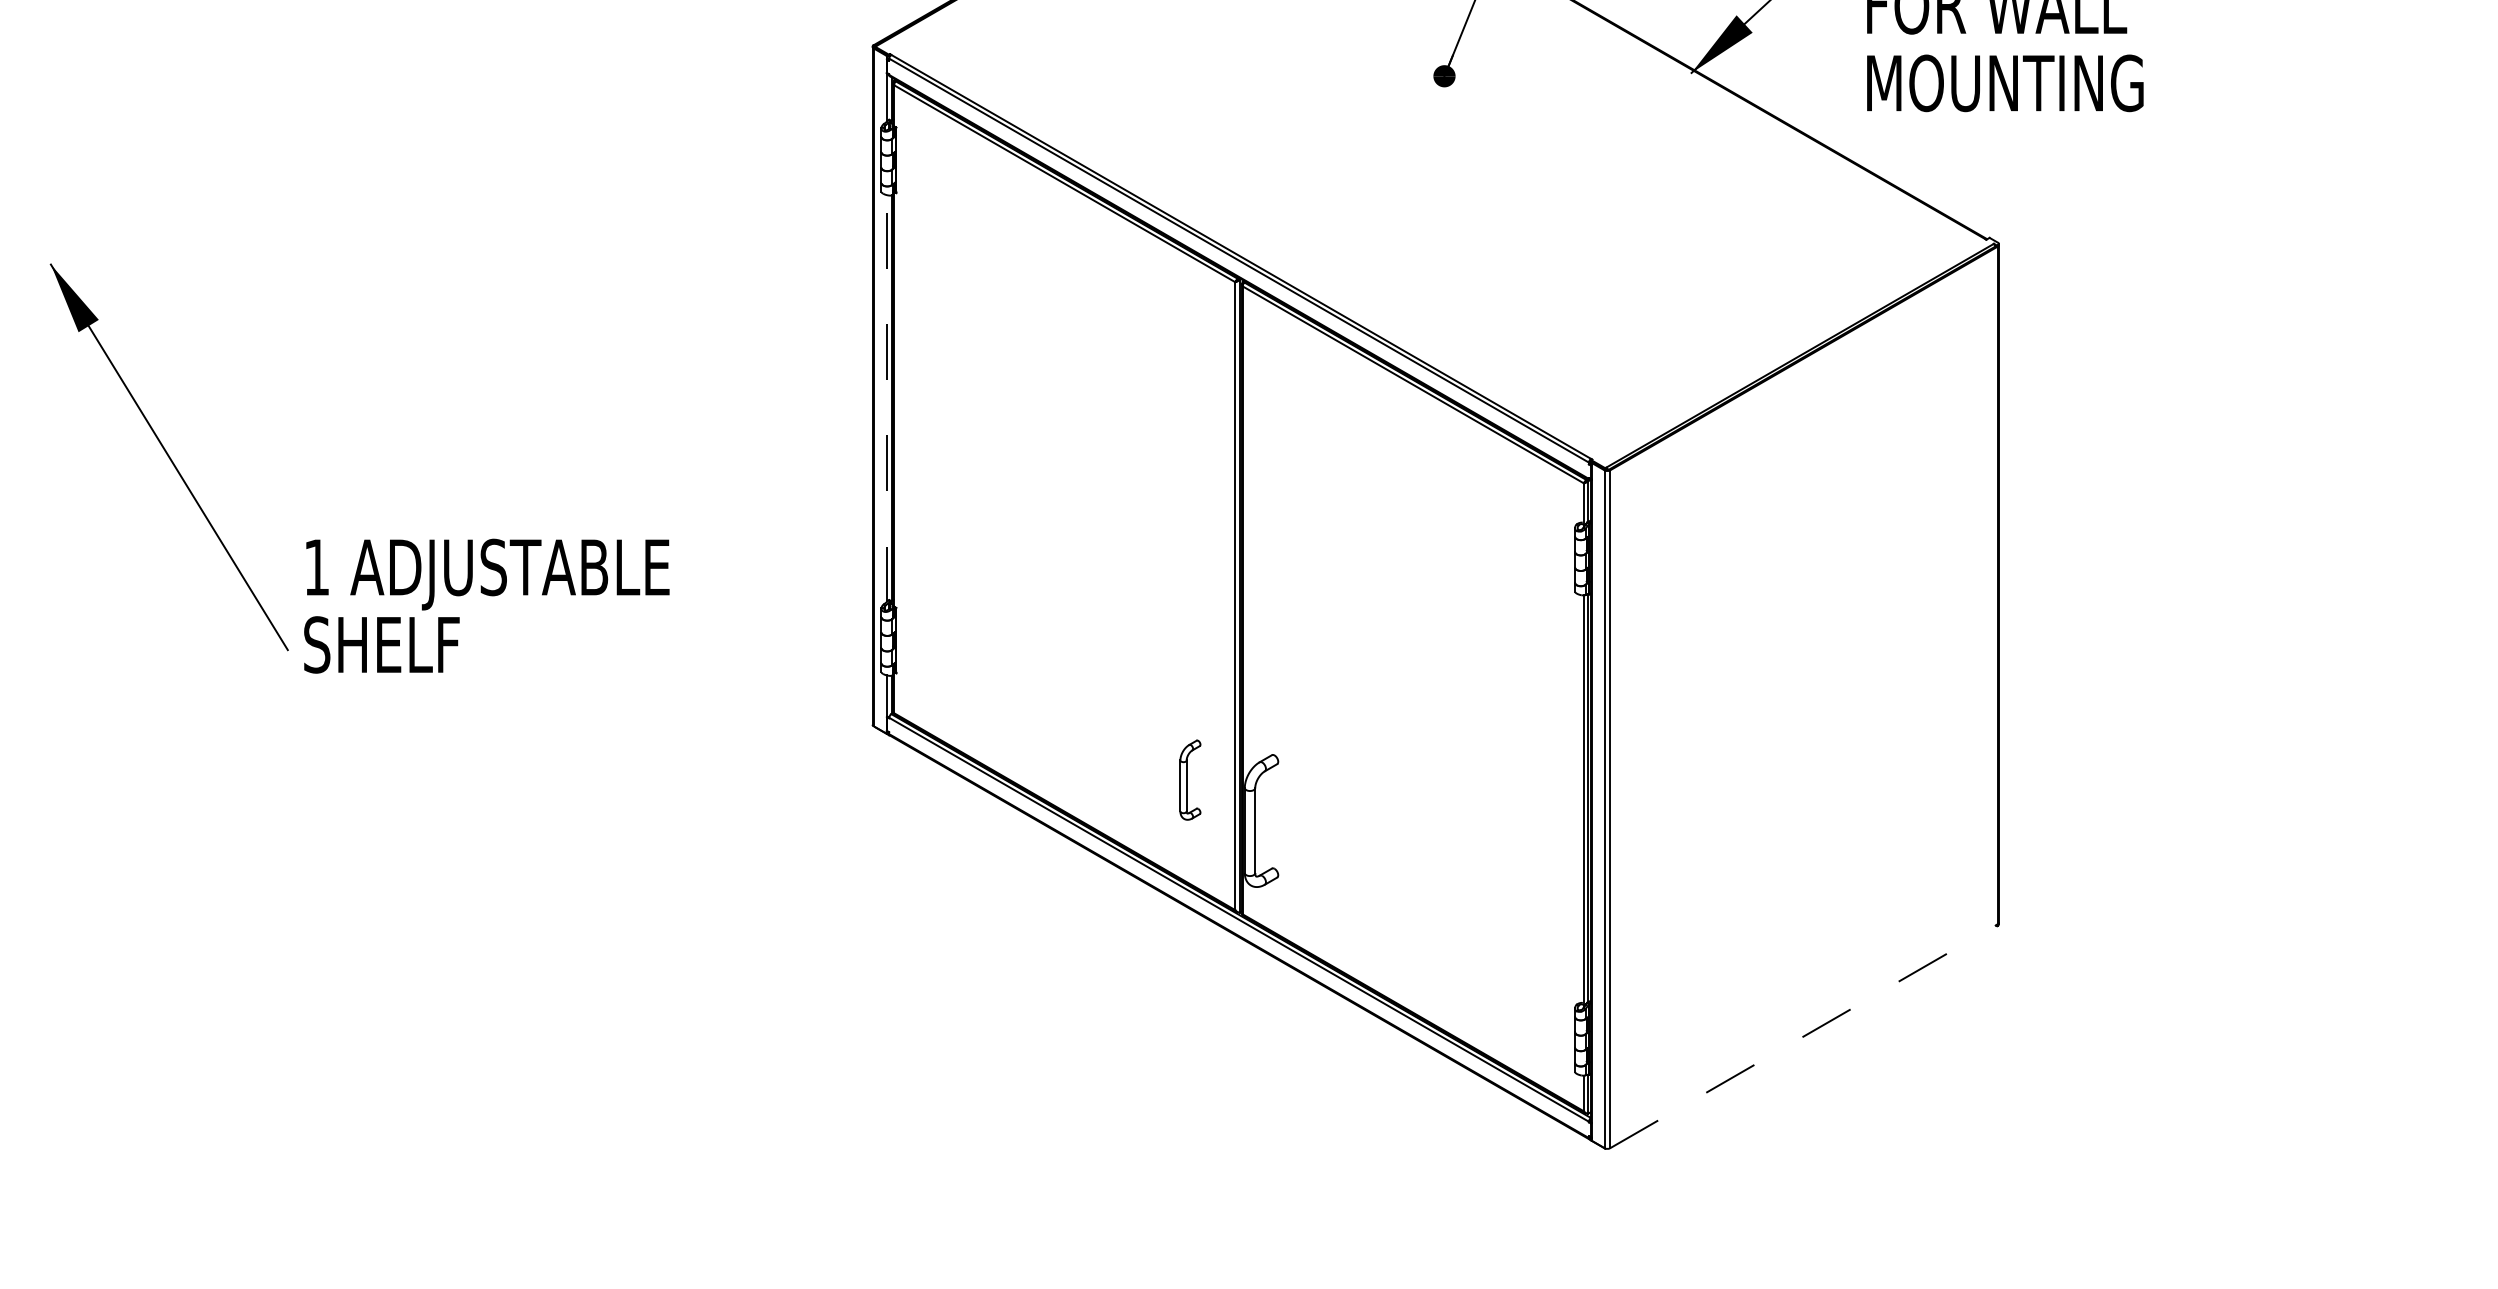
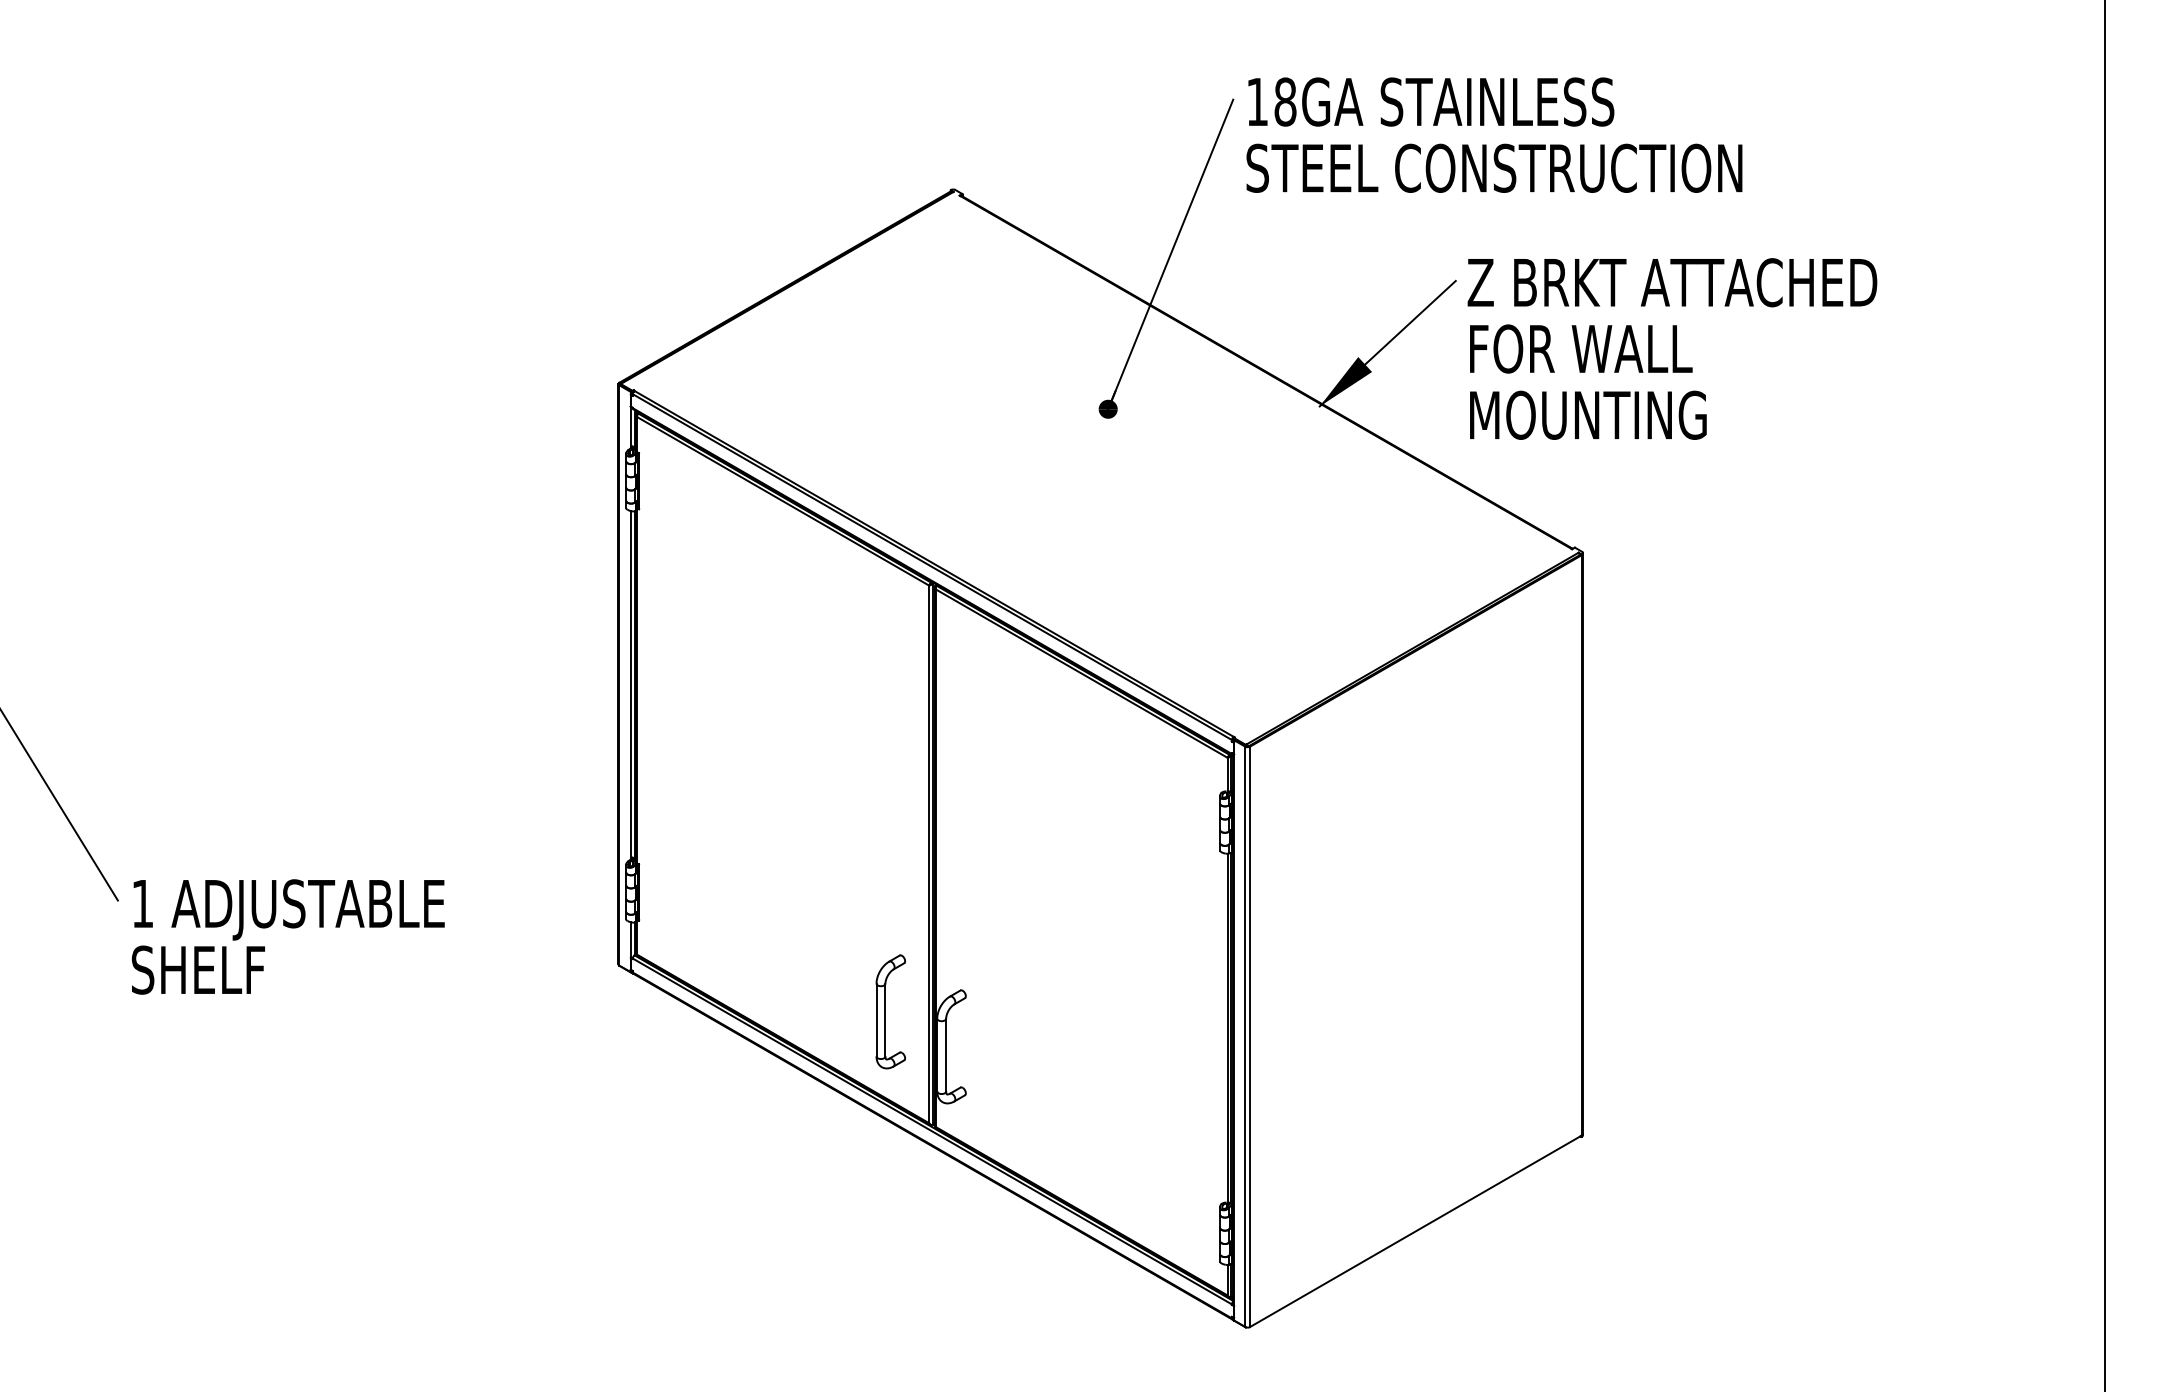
line: (886, 397) -> (630, 684), dashed -> solid
text: (485, 605) -> (287, 936), moved
part: (1190, 779) -> (890, 1011), size x1.67
line: (1803, 1036) -> (1415, 1231), dashed -> solid

